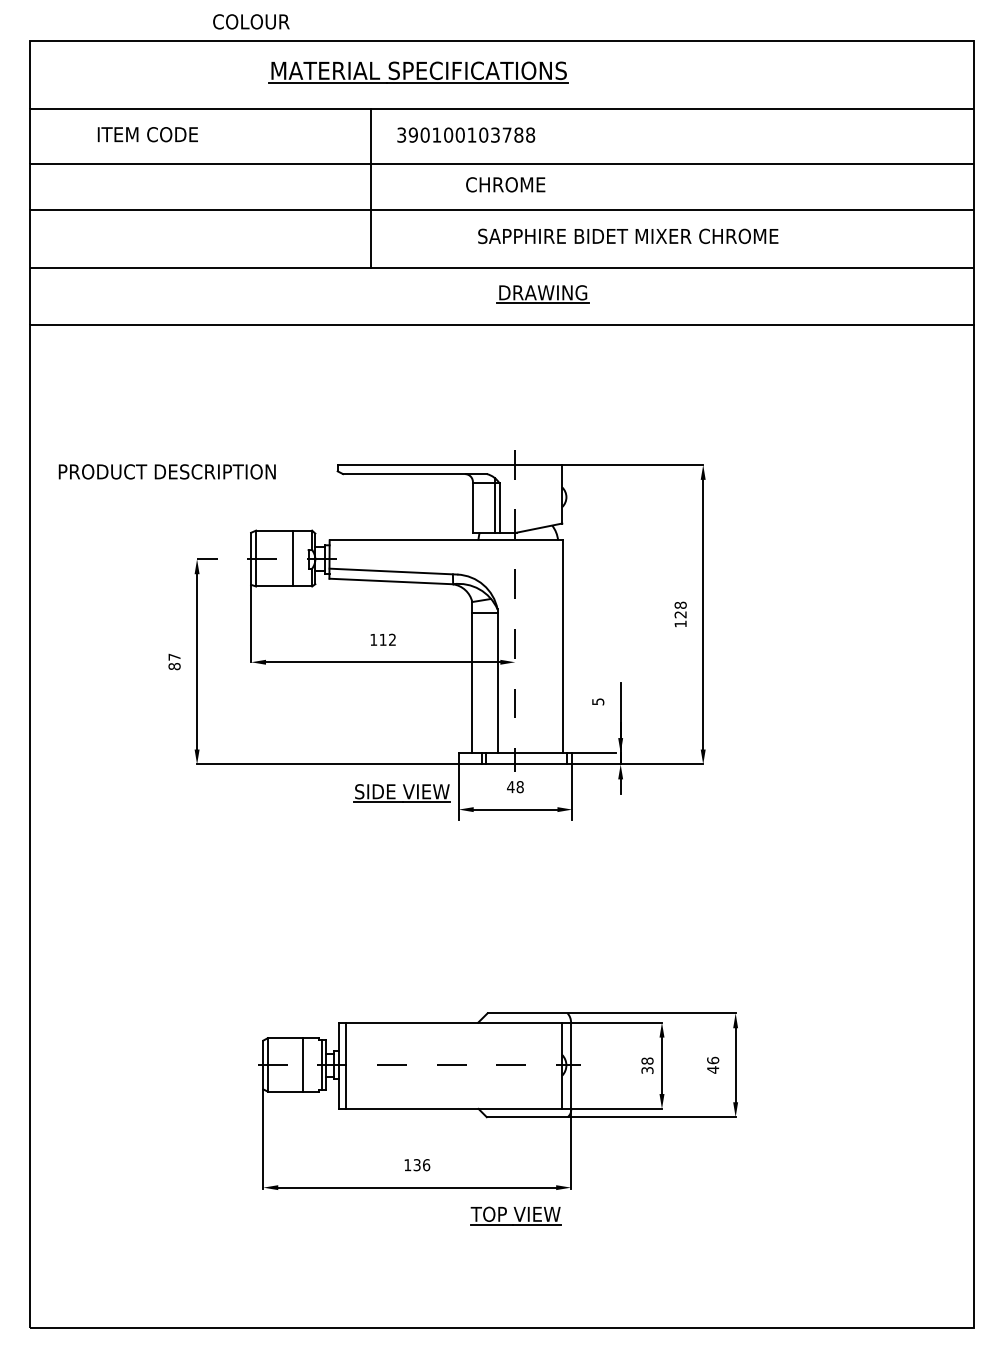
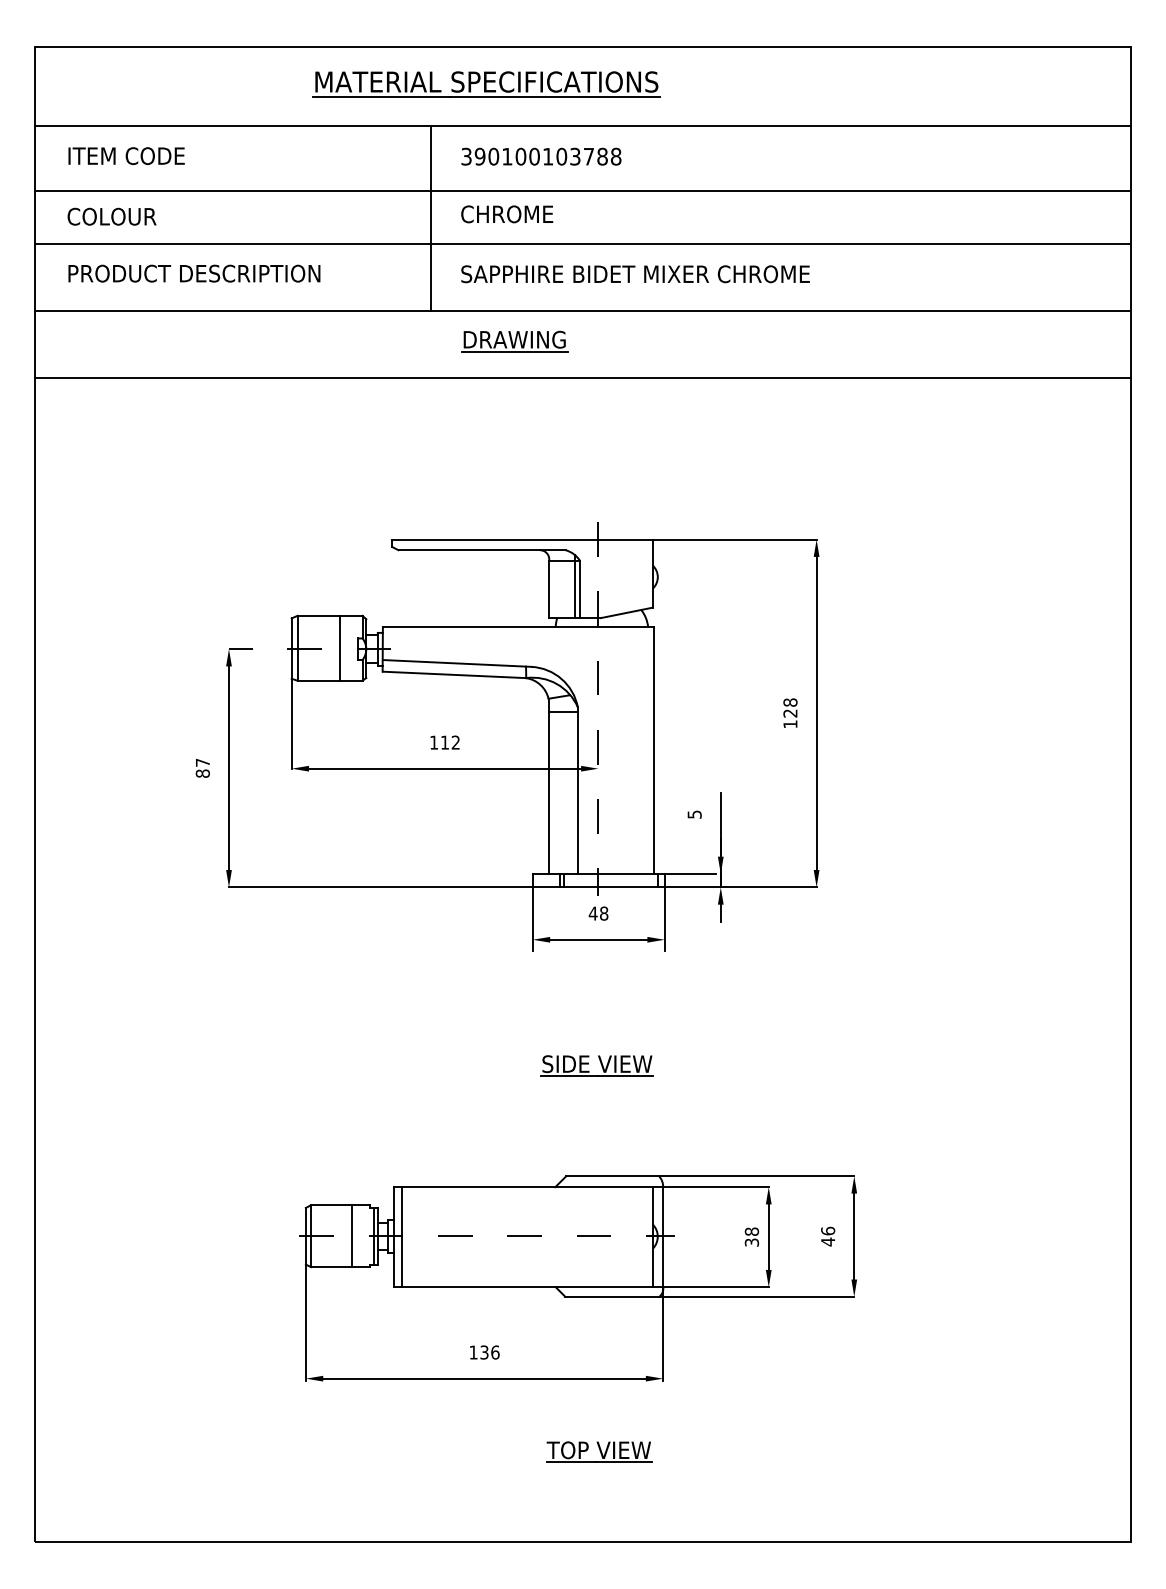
text: (251, 21) -> (112, 216), moved
text: (147, 134) -> (126, 155), moved
text: (505, 184) -> (506, 213), moved
text: (628, 236) -> (635, 274), moved
part: (542, 294) -> (513, 341), moved
text: (166, 471) -> (193, 273), moved
part: (401, 793) -> (596, 1066), moved
part: (515, 1215) -> (598, 1451), moved

